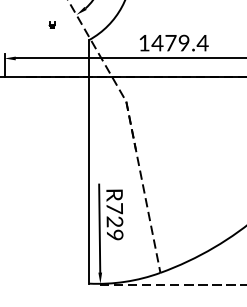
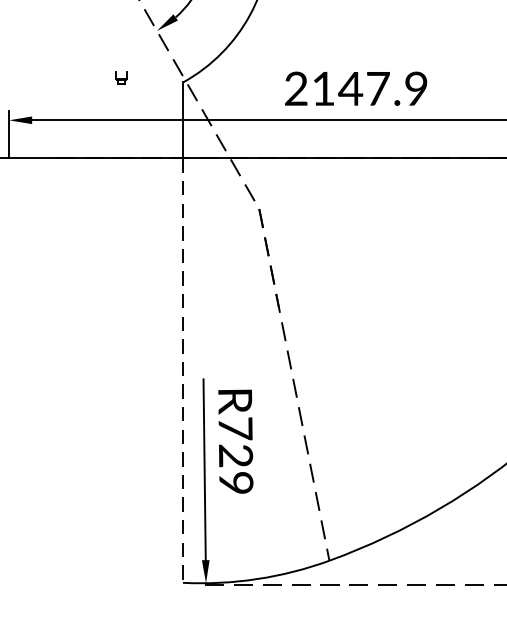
part: (51, 24) -> (119, 77), moved
text: (173, 42) -> (356, 87), 1479.4 -> 2147.9
line: (89, 180) -> (183, 370), solid -> dashed

